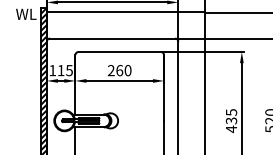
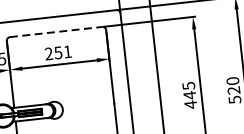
line: (120, 52) -> (57, 32), solid -> dashed
text: (123, 70) -> (62, 52), 260 -> 251
text: (231, 120) -> (189, 94), 435 -> 445

